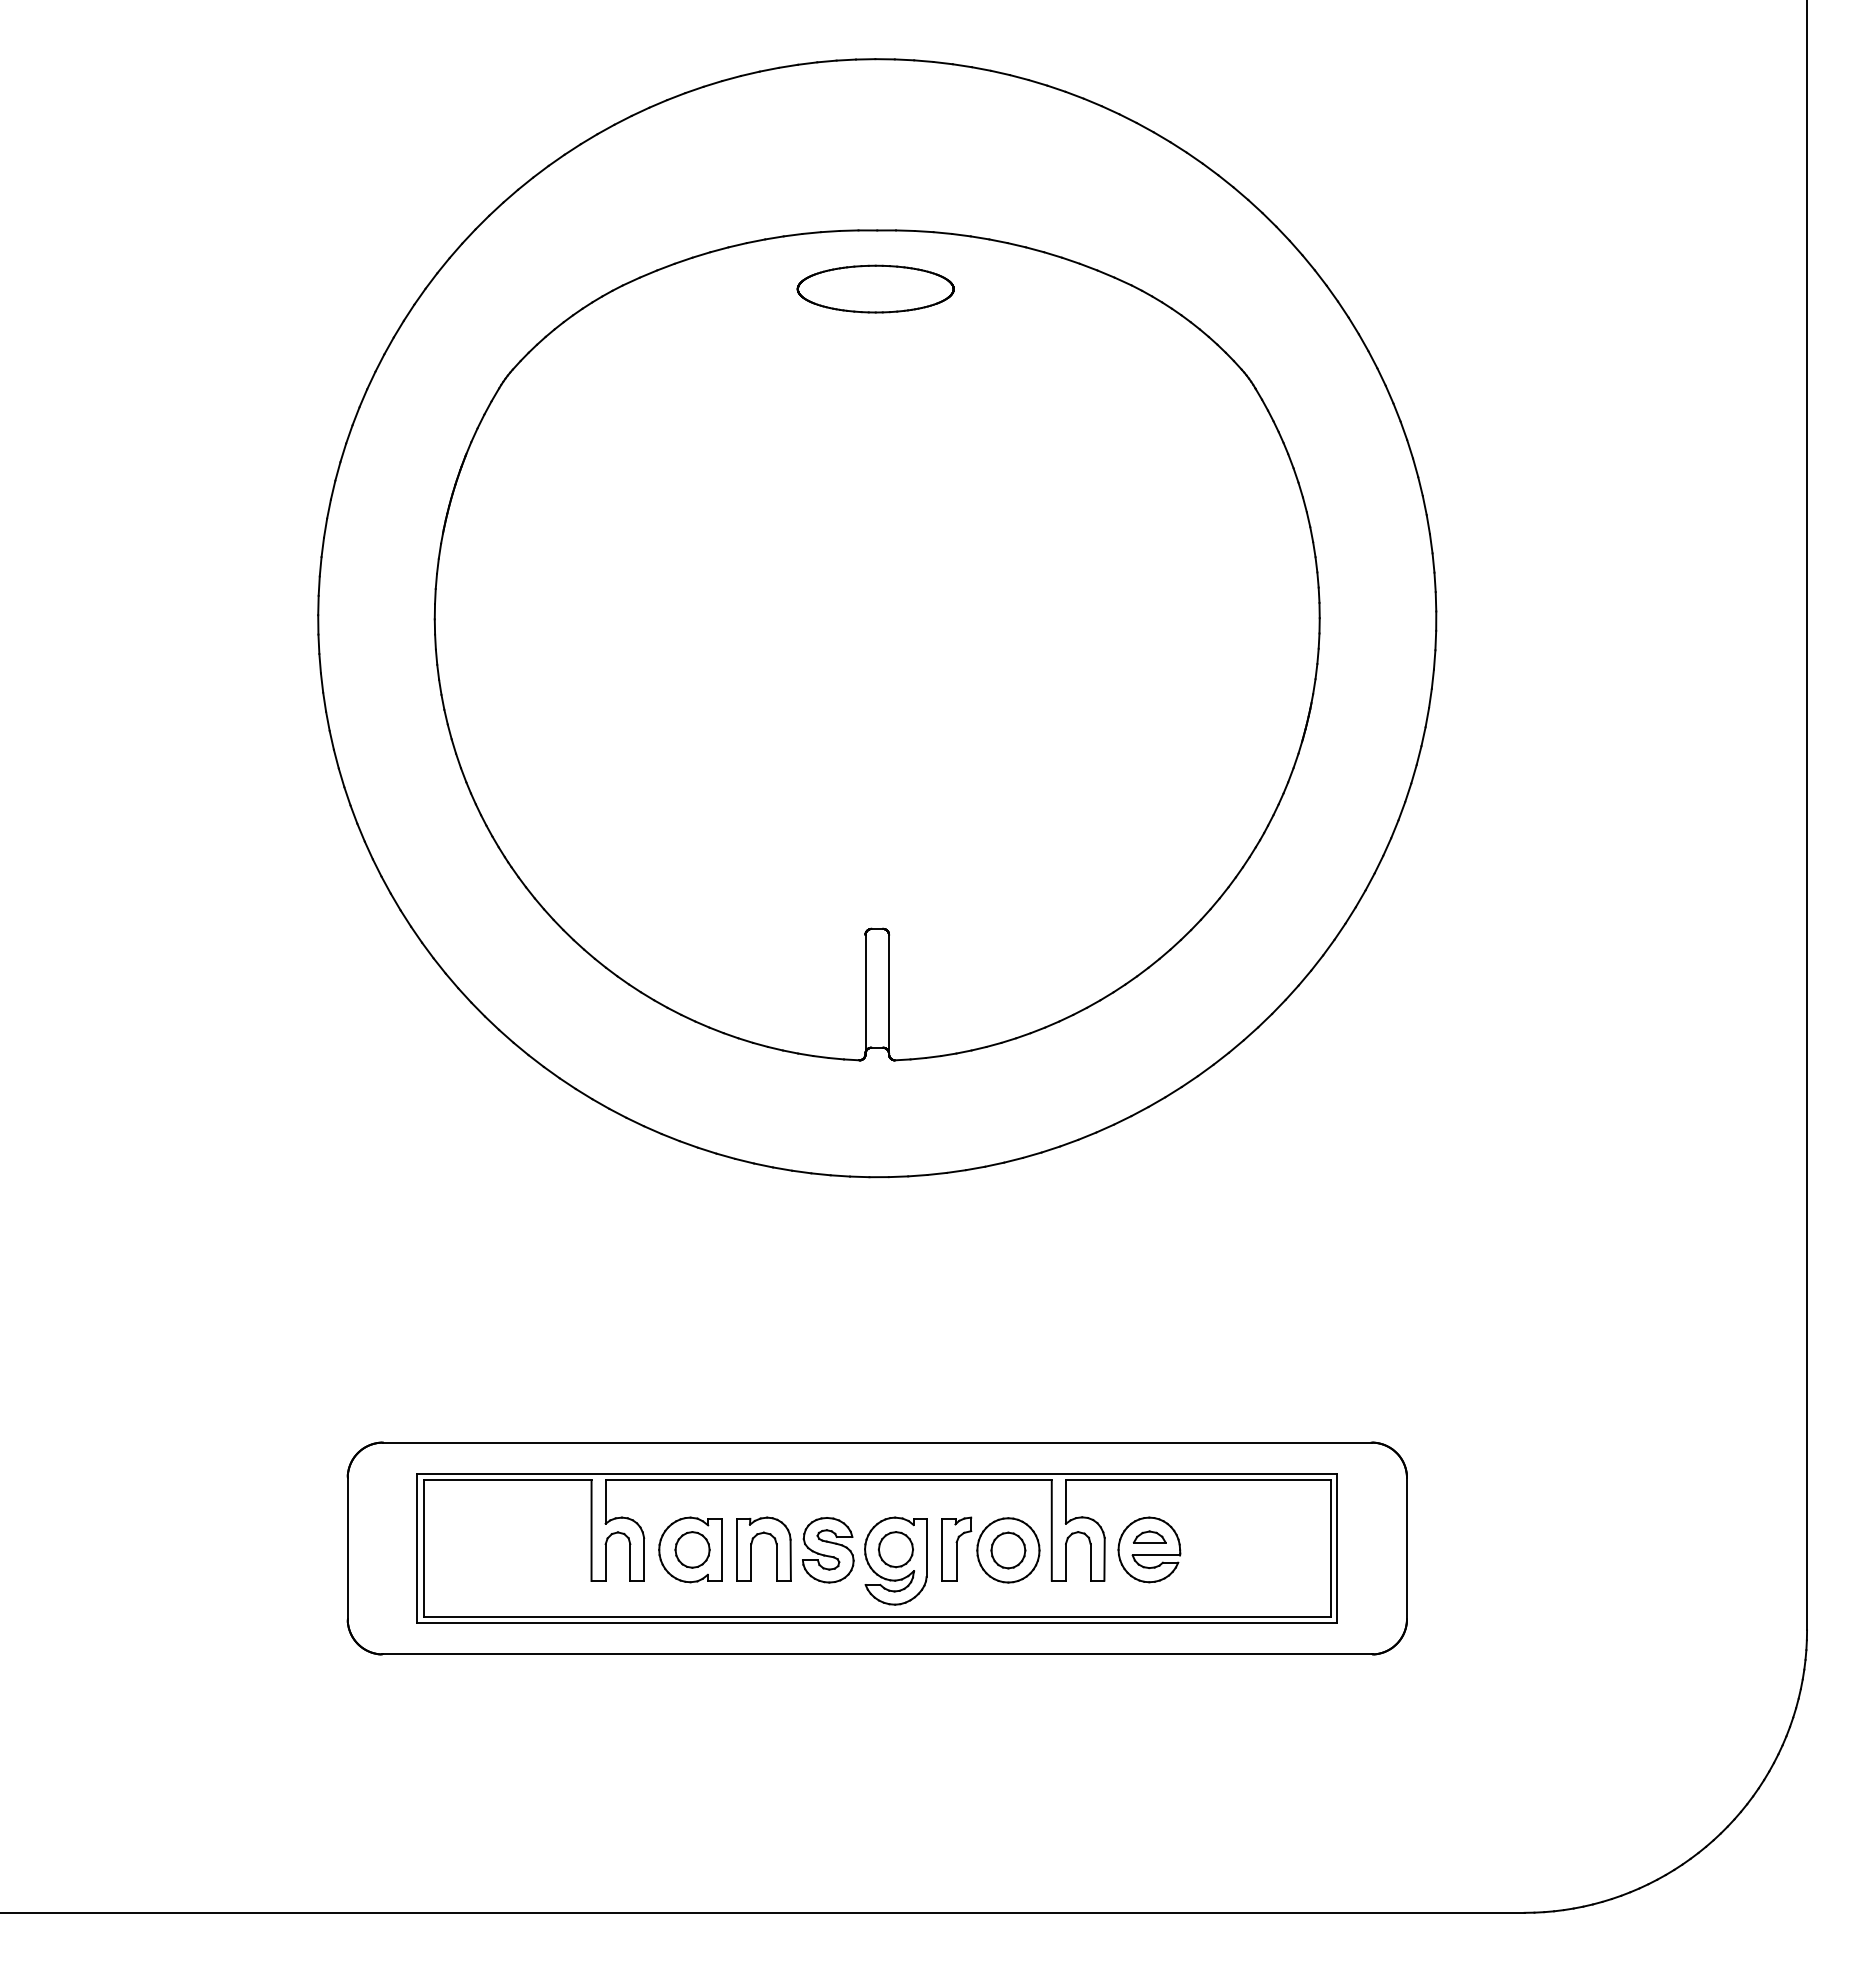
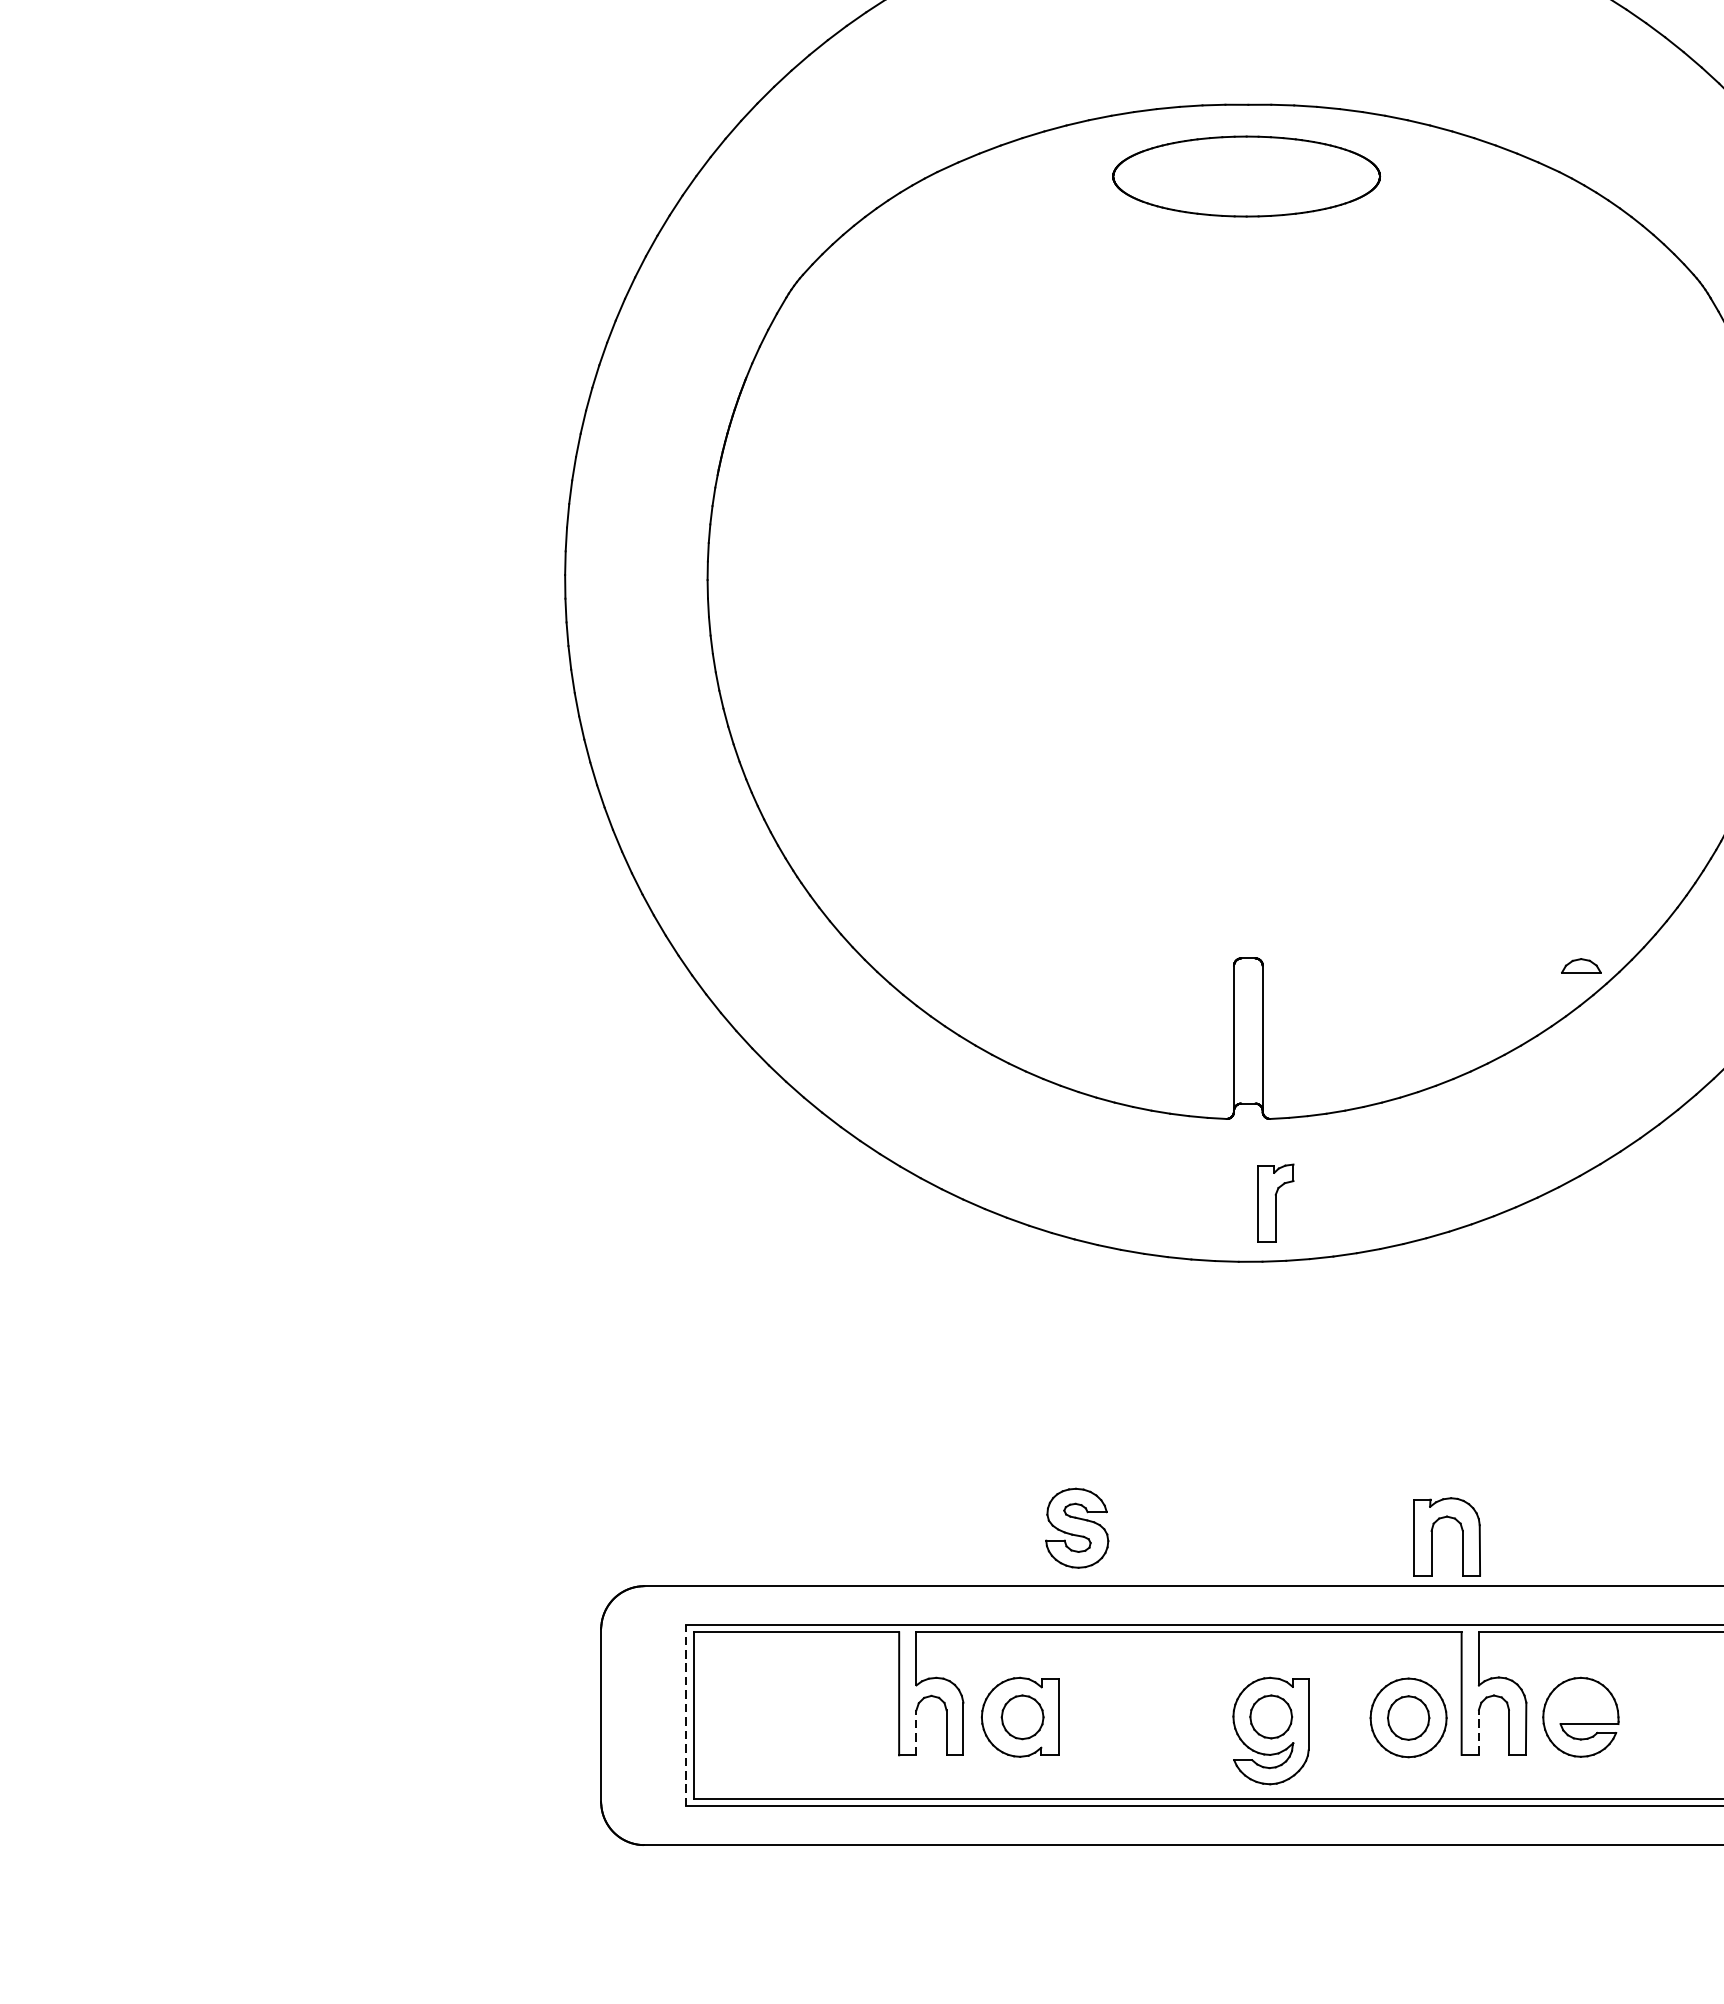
part: (875, 288) -> (1246, 175), size x1.4
part: (1149, 1536) -> (1581, 965), moved
part: (752, 1544) -> (1433, 1531), moved
line: (417, 1548) -> (686, 1715), solid -> dashed
part: (956, 1548) -> (1275, 1202), moved
part: (828, 1550) -> (1077, 1528), moved
line: (1065, 1561) -> (1478, 1731), solid -> dashed
line: (605, 1562) -> (916, 1732), solid -> dashed

